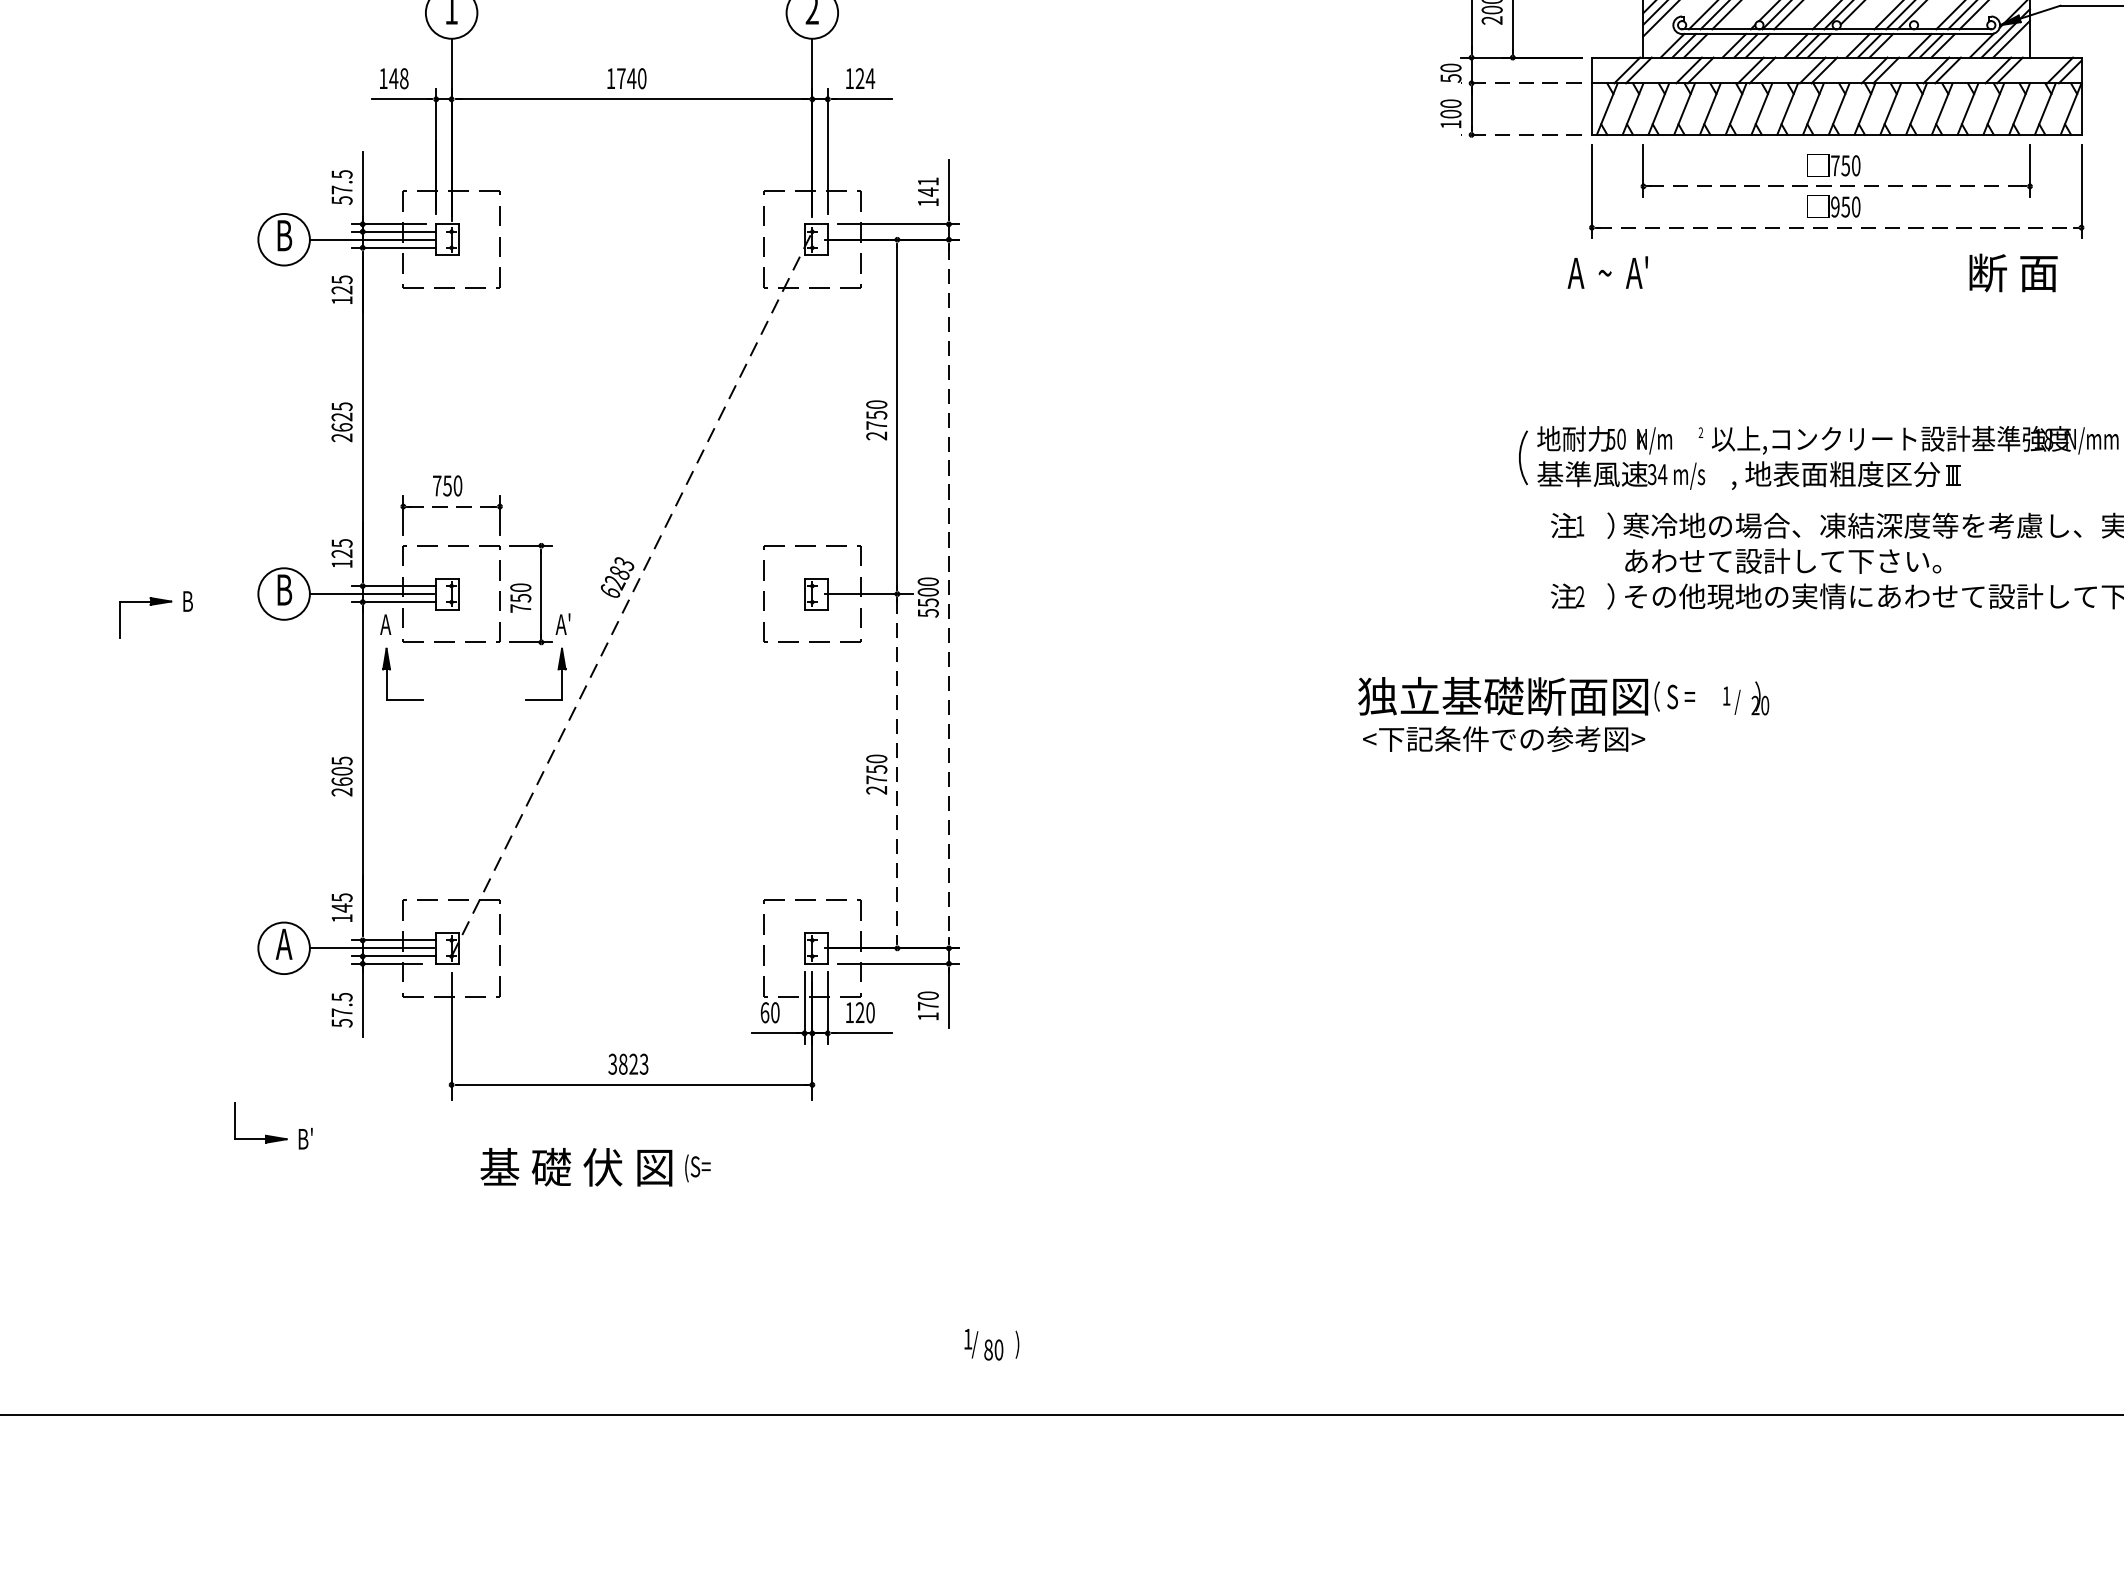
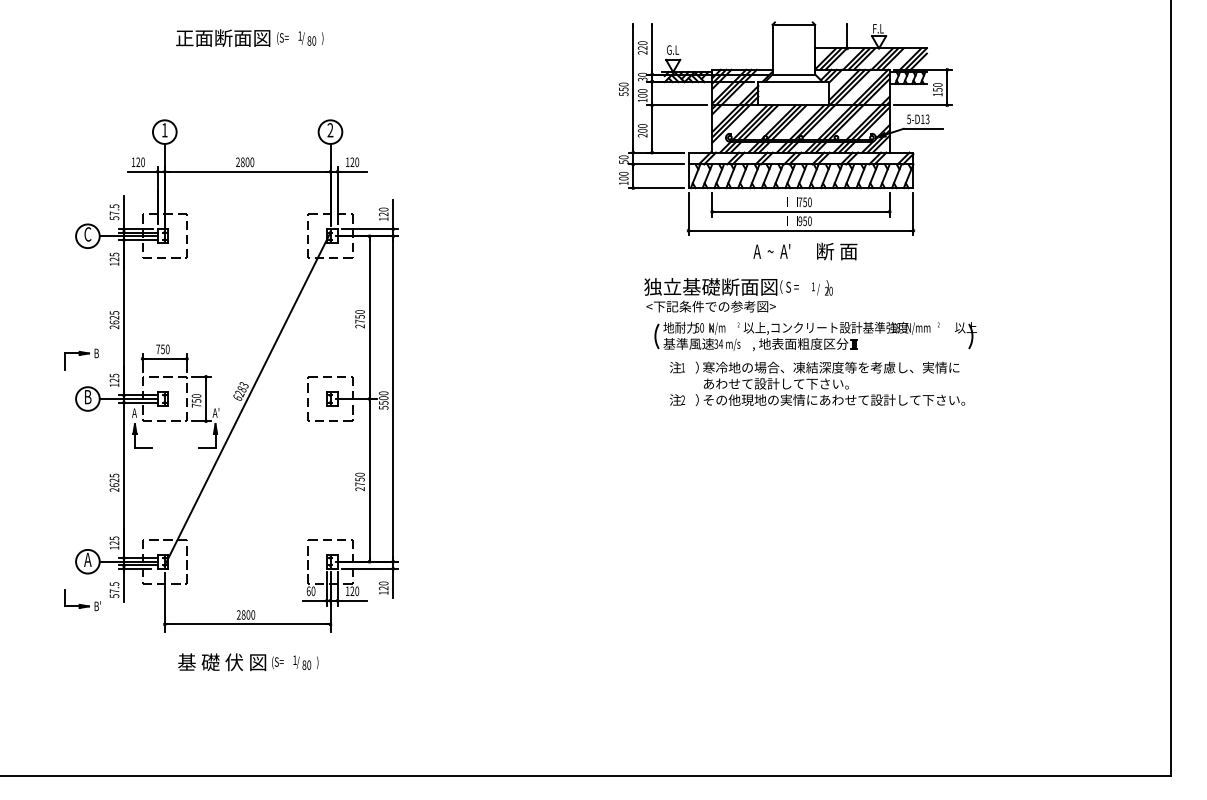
text: (398, 76) -> (140, 161), 148 -> 120
text: (620, 79) -> (242, 162), 1740 -> 2800
text: (871, 79) -> (357, 162), 124 -> 120
line: (1522, 83) -> (656, 164), dashed -> solid
line: (1522, 135) -> (656, 188), dashed -> solid
text: (927, 185) -> (383, 211), 141 -> 120
line: (1837, 185) -> (801, 211), dashed -> solid
line: (1837, 227) -> (801, 230), dashed -> solid
text: (283, 235) -> (87, 234), B -> C
text: (1607, 272) -> (771, 251), moved
text: (2014, 272) -> (837, 251), moved
line: (450, 505) -> (164, 358), dashed -> solid
line: (631, 595) -> (247, 399), dashed -> solid
line: (949, 595) -> (393, 399), dashed -> solid
part: (154, 614) -> (81, 359), moved
text: (1563, 714) -> (738, 295), moved
text: (342, 771) -> (114, 480), 2605 -> 2625
line: (897, 771) -> (369, 480), dashed -> solid
text: (342, 908) -> (114, 543), 145 -> 125
text: (927, 1006) -> (383, 588), 170 -> 120
text: (627, 1063) -> (245, 614), 3823 -> 2800
part: (272, 1126) -> (82, 600), moved
text: (990, 1344) -> (305, 662), moved

